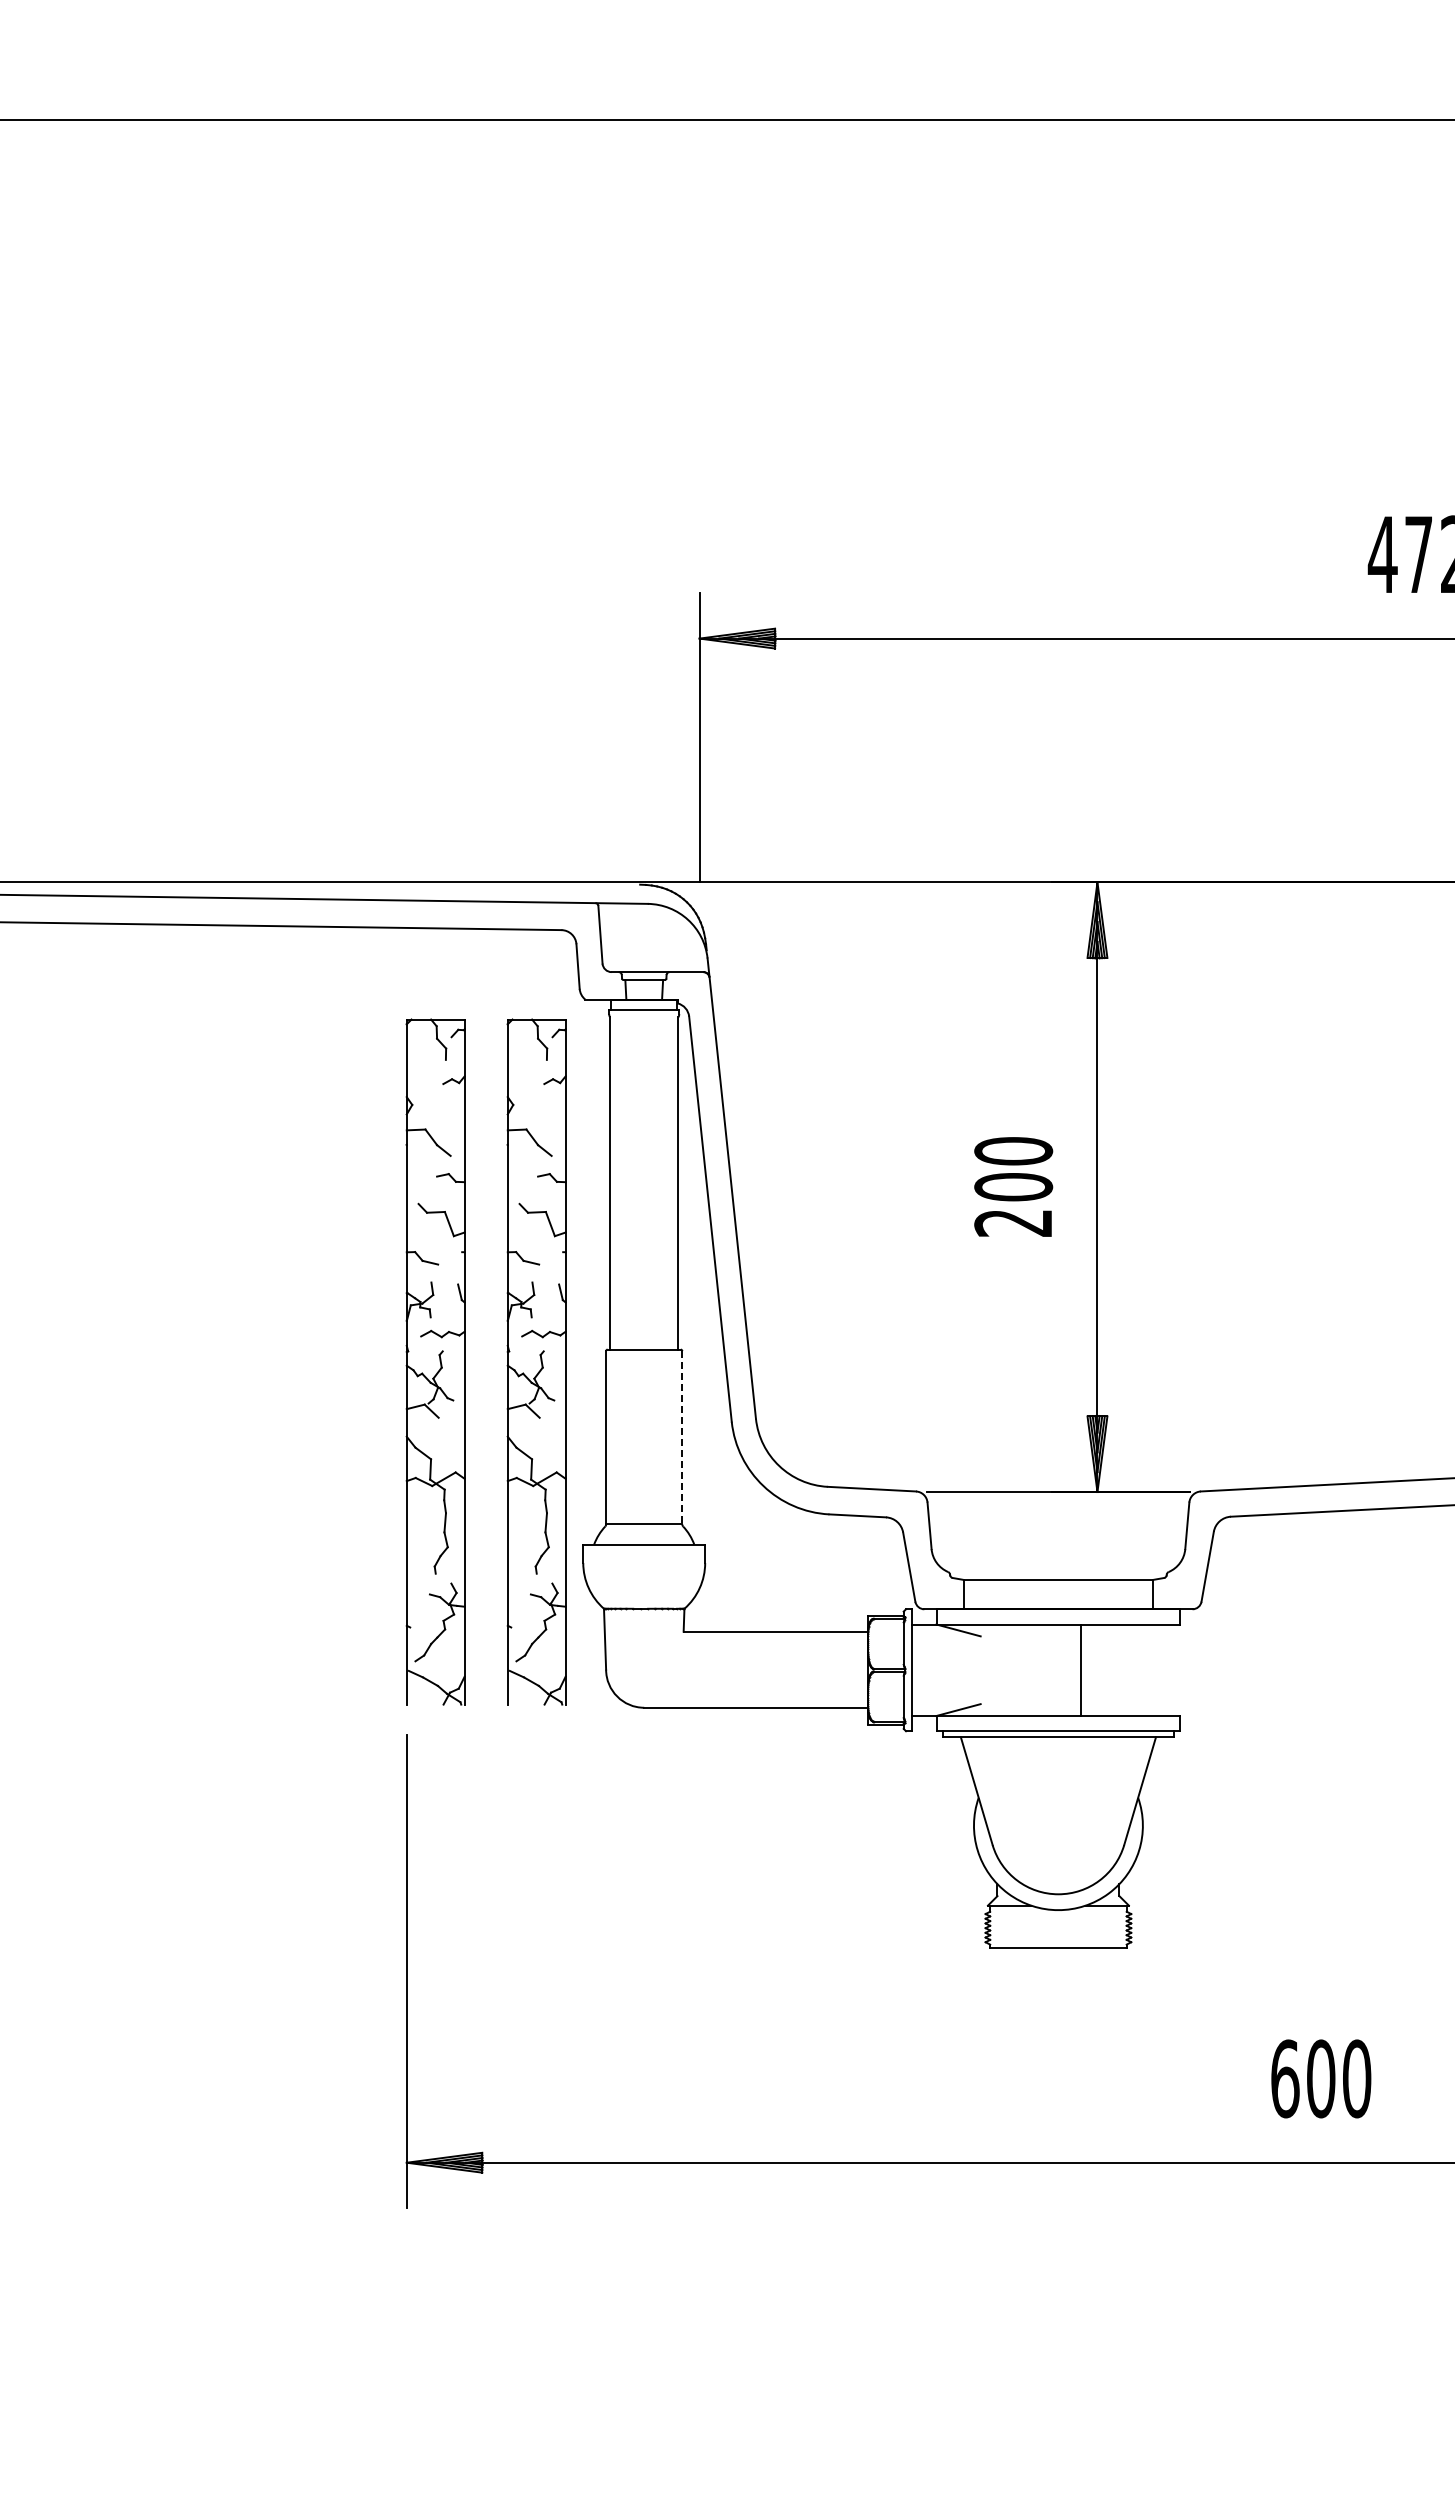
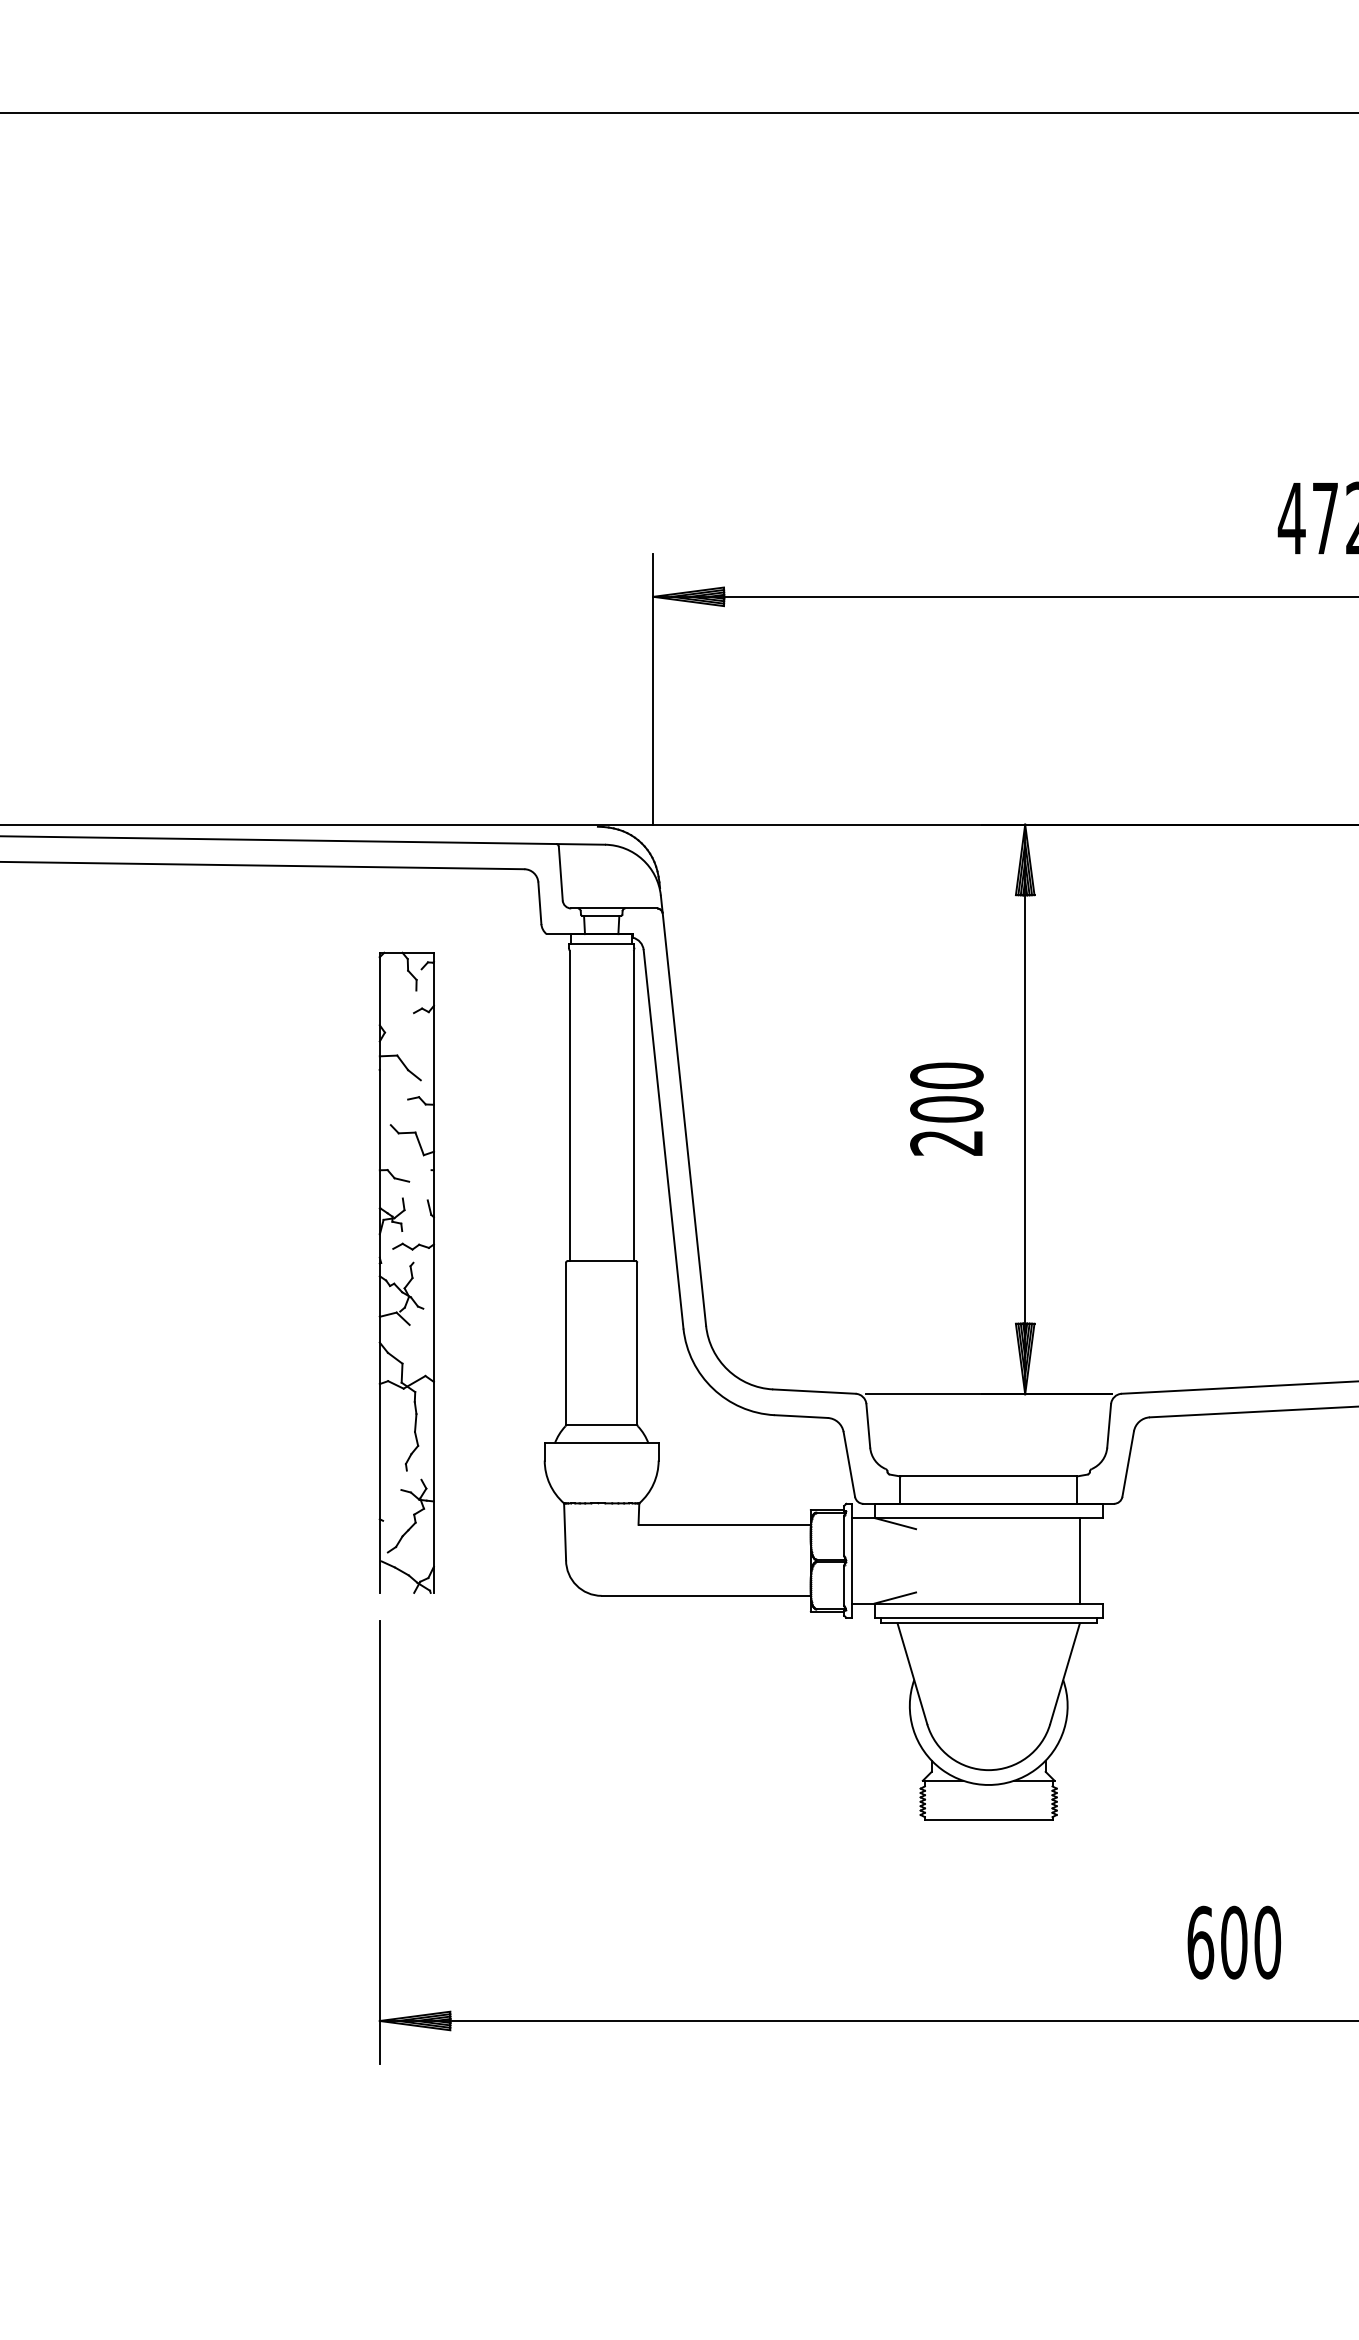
part: (536, 1361) -> (501, 1272), removed
line: (682, 1437) -> (637, 1343), dashed -> solid
line: (1080, 1669) -> (1079, 1560), moved

